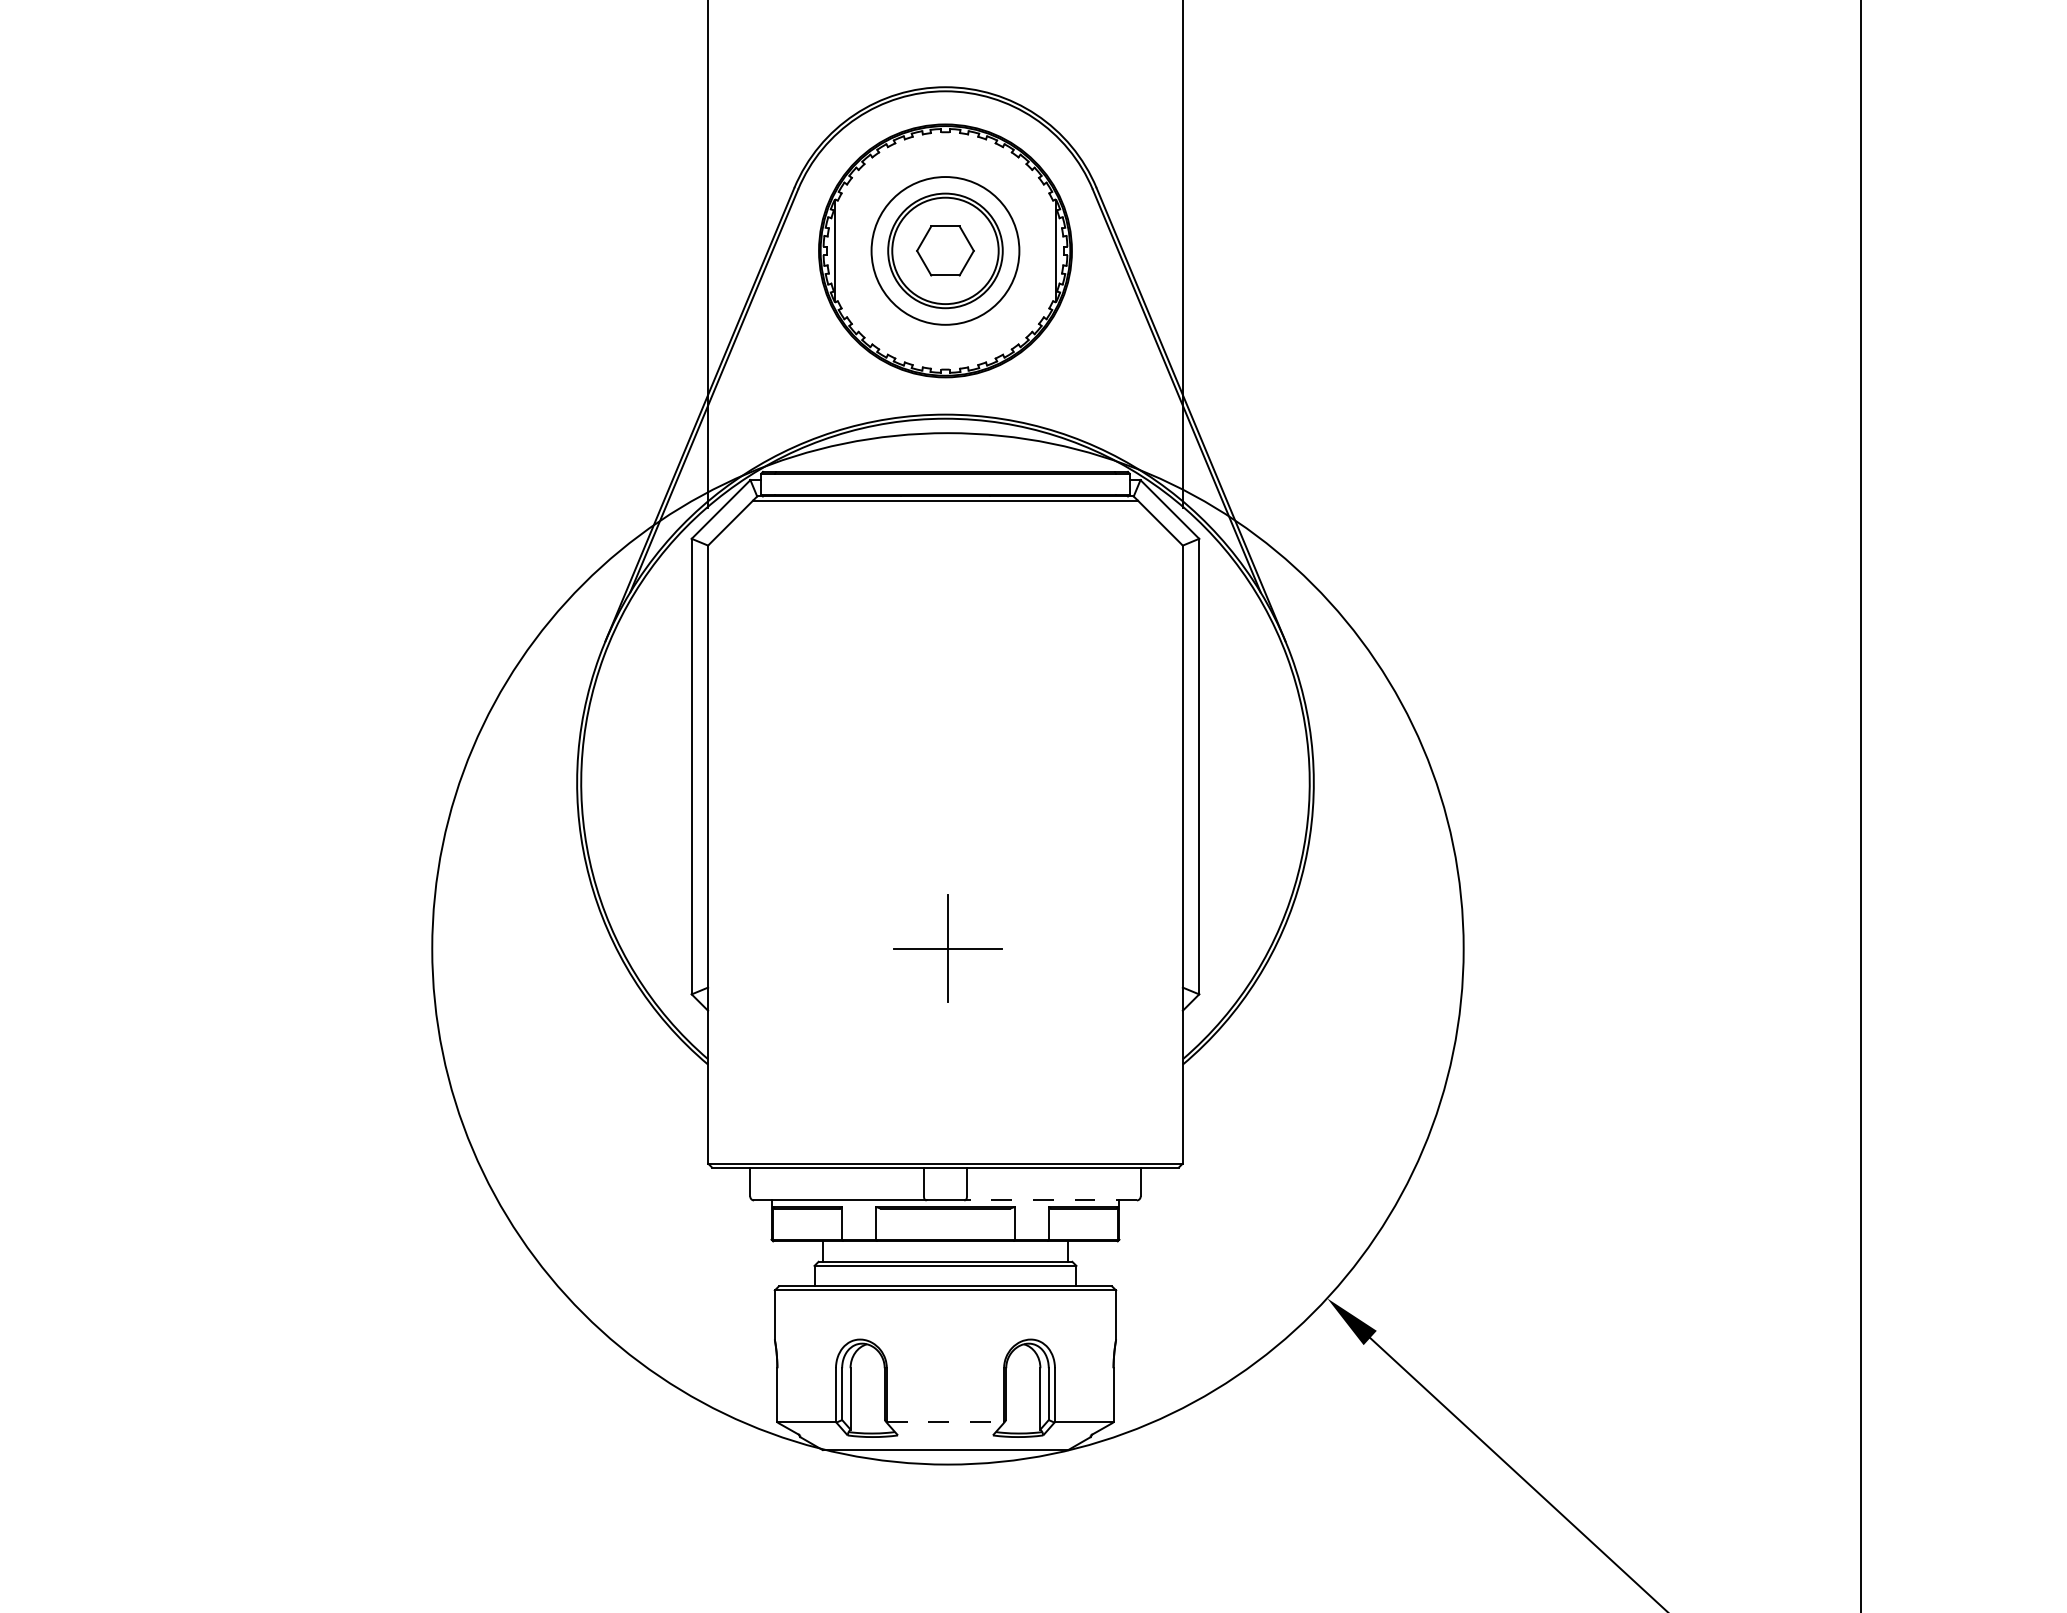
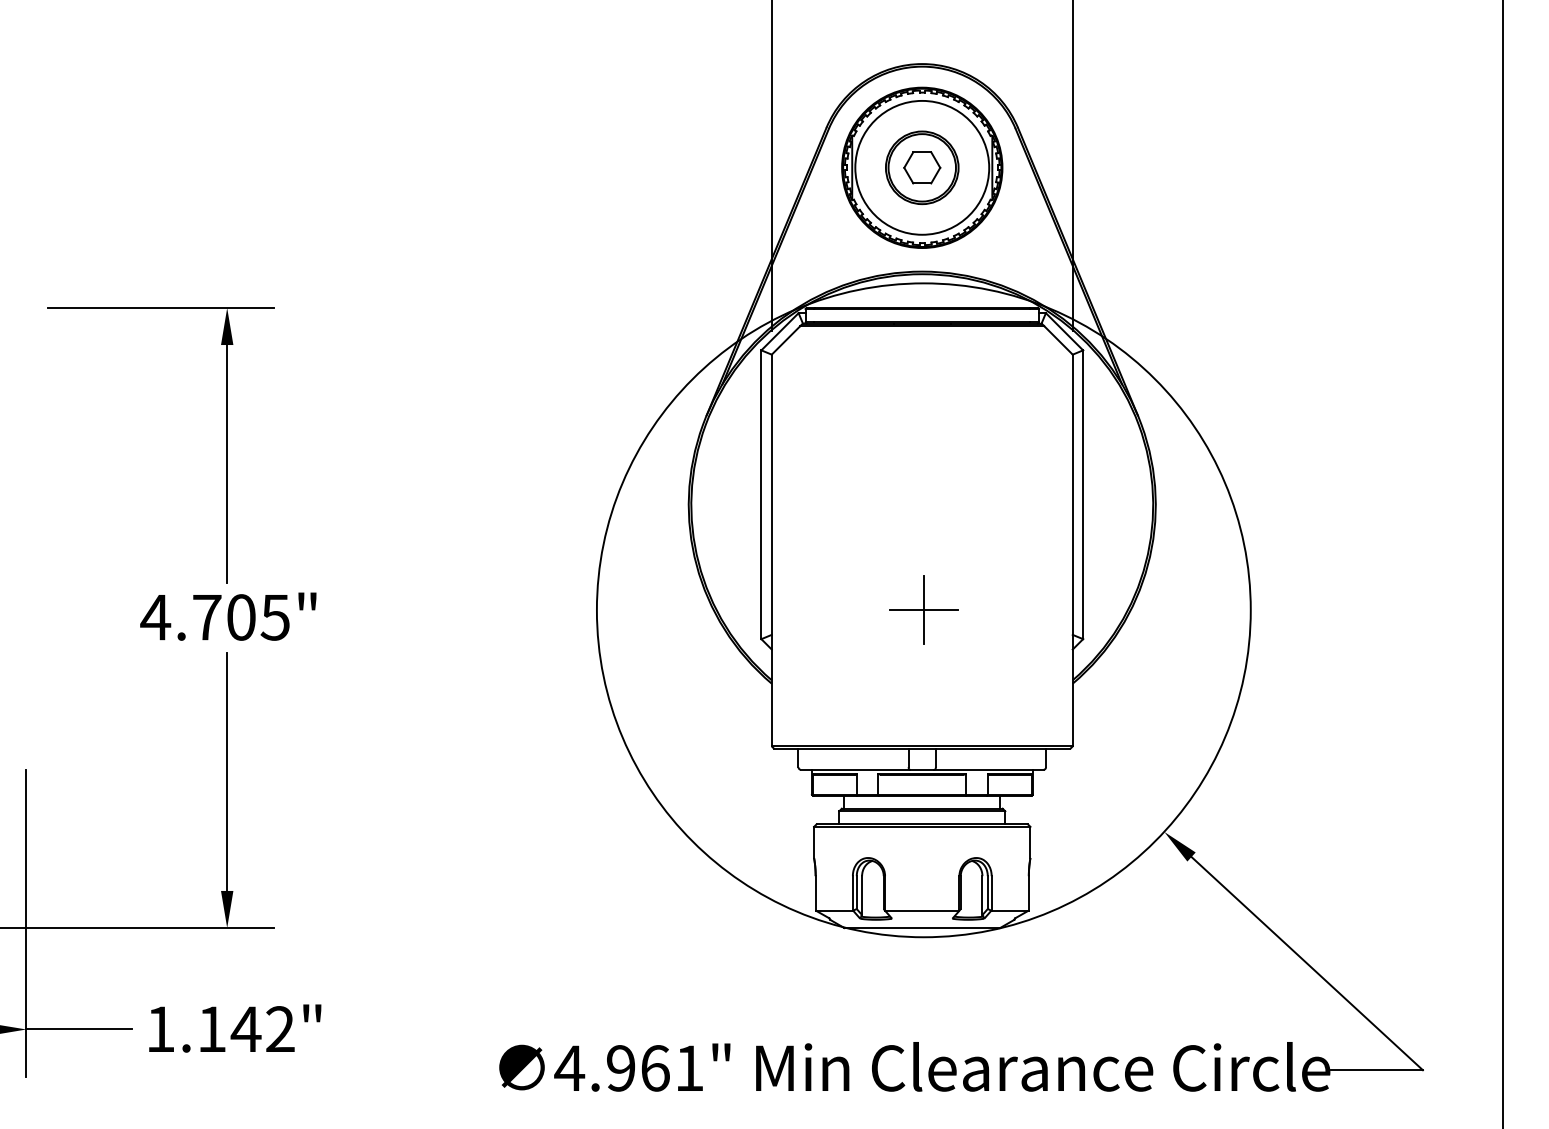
circle: (945, 250) -> (922, 167), size x1.43
line: (1049, 1199) -> (988, 769), dashed -> solid
line: (945, 1422) -> (922, 910), dashed -> solid

